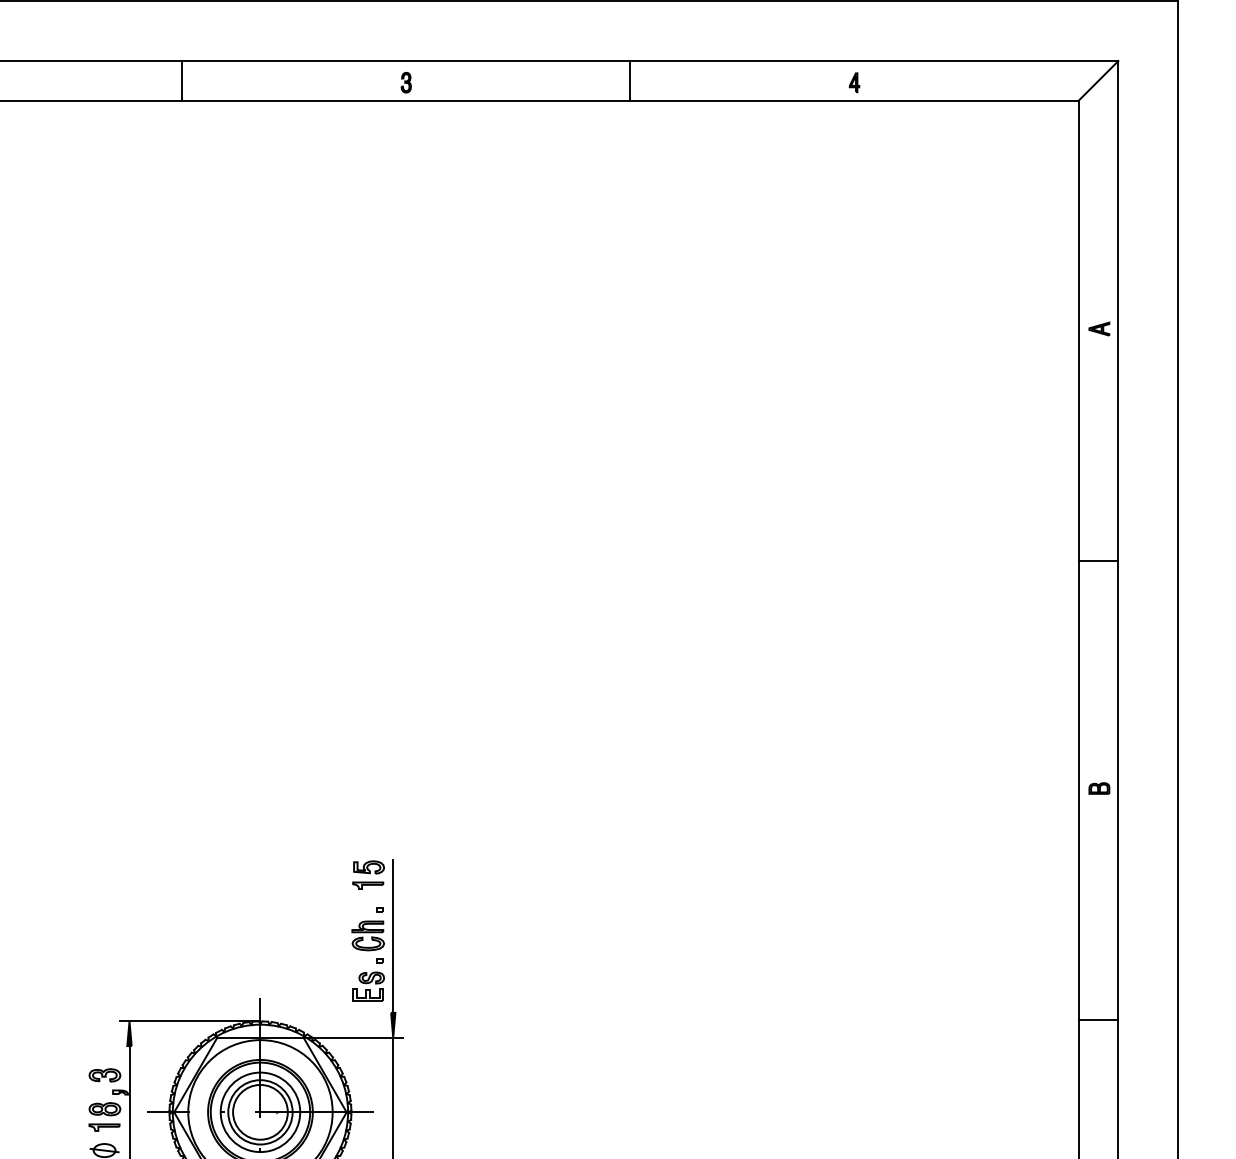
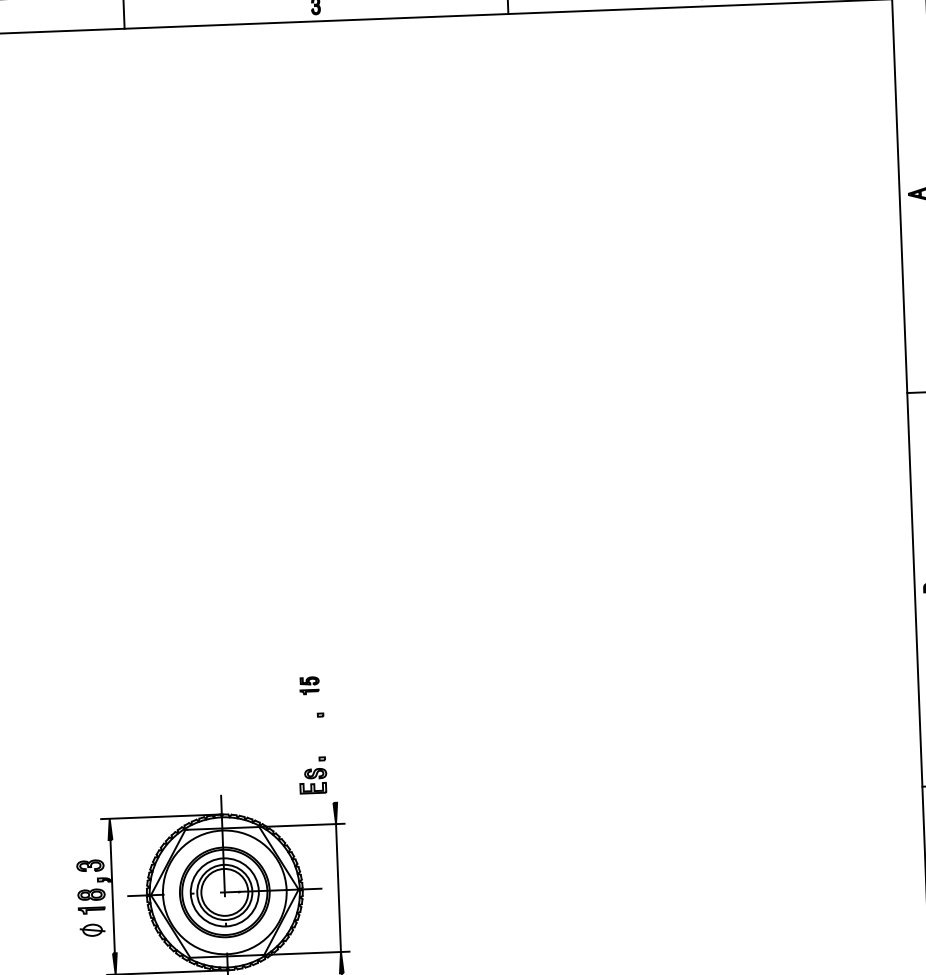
part: (368, 874) -> (309, 685), size x0.7
part: (367, 935) -> (310, 737), removed
line: (393, 935) -> (332, 736), removed

